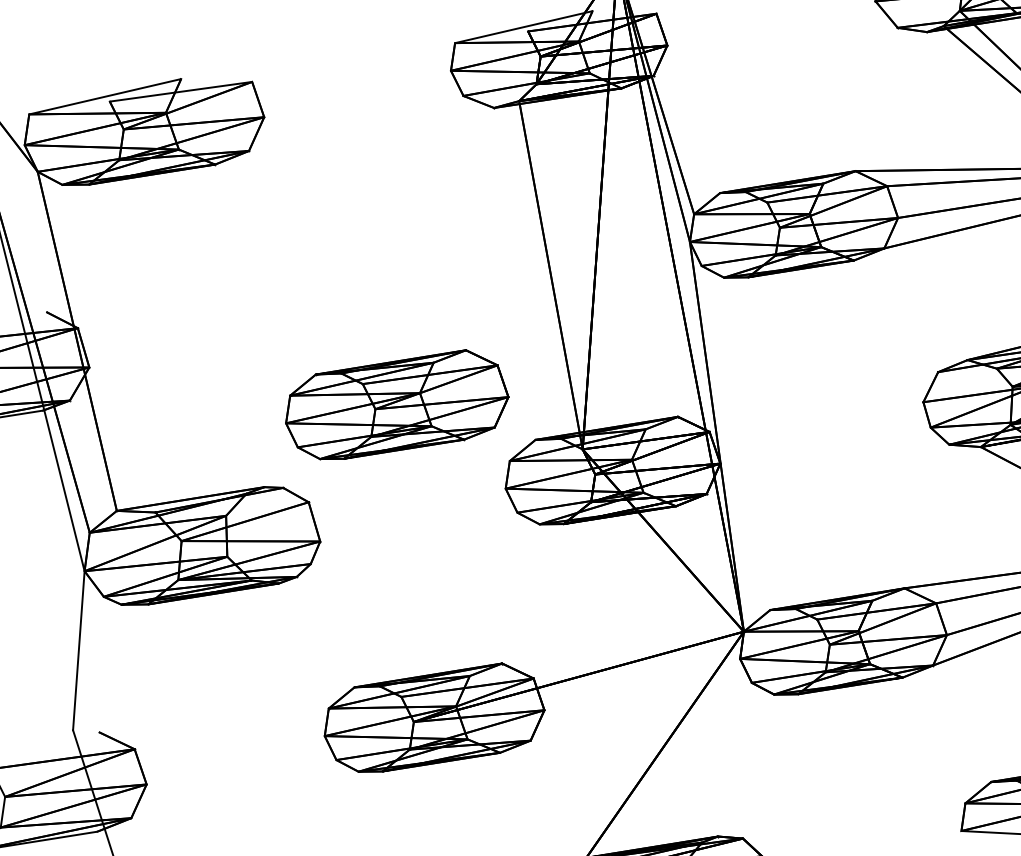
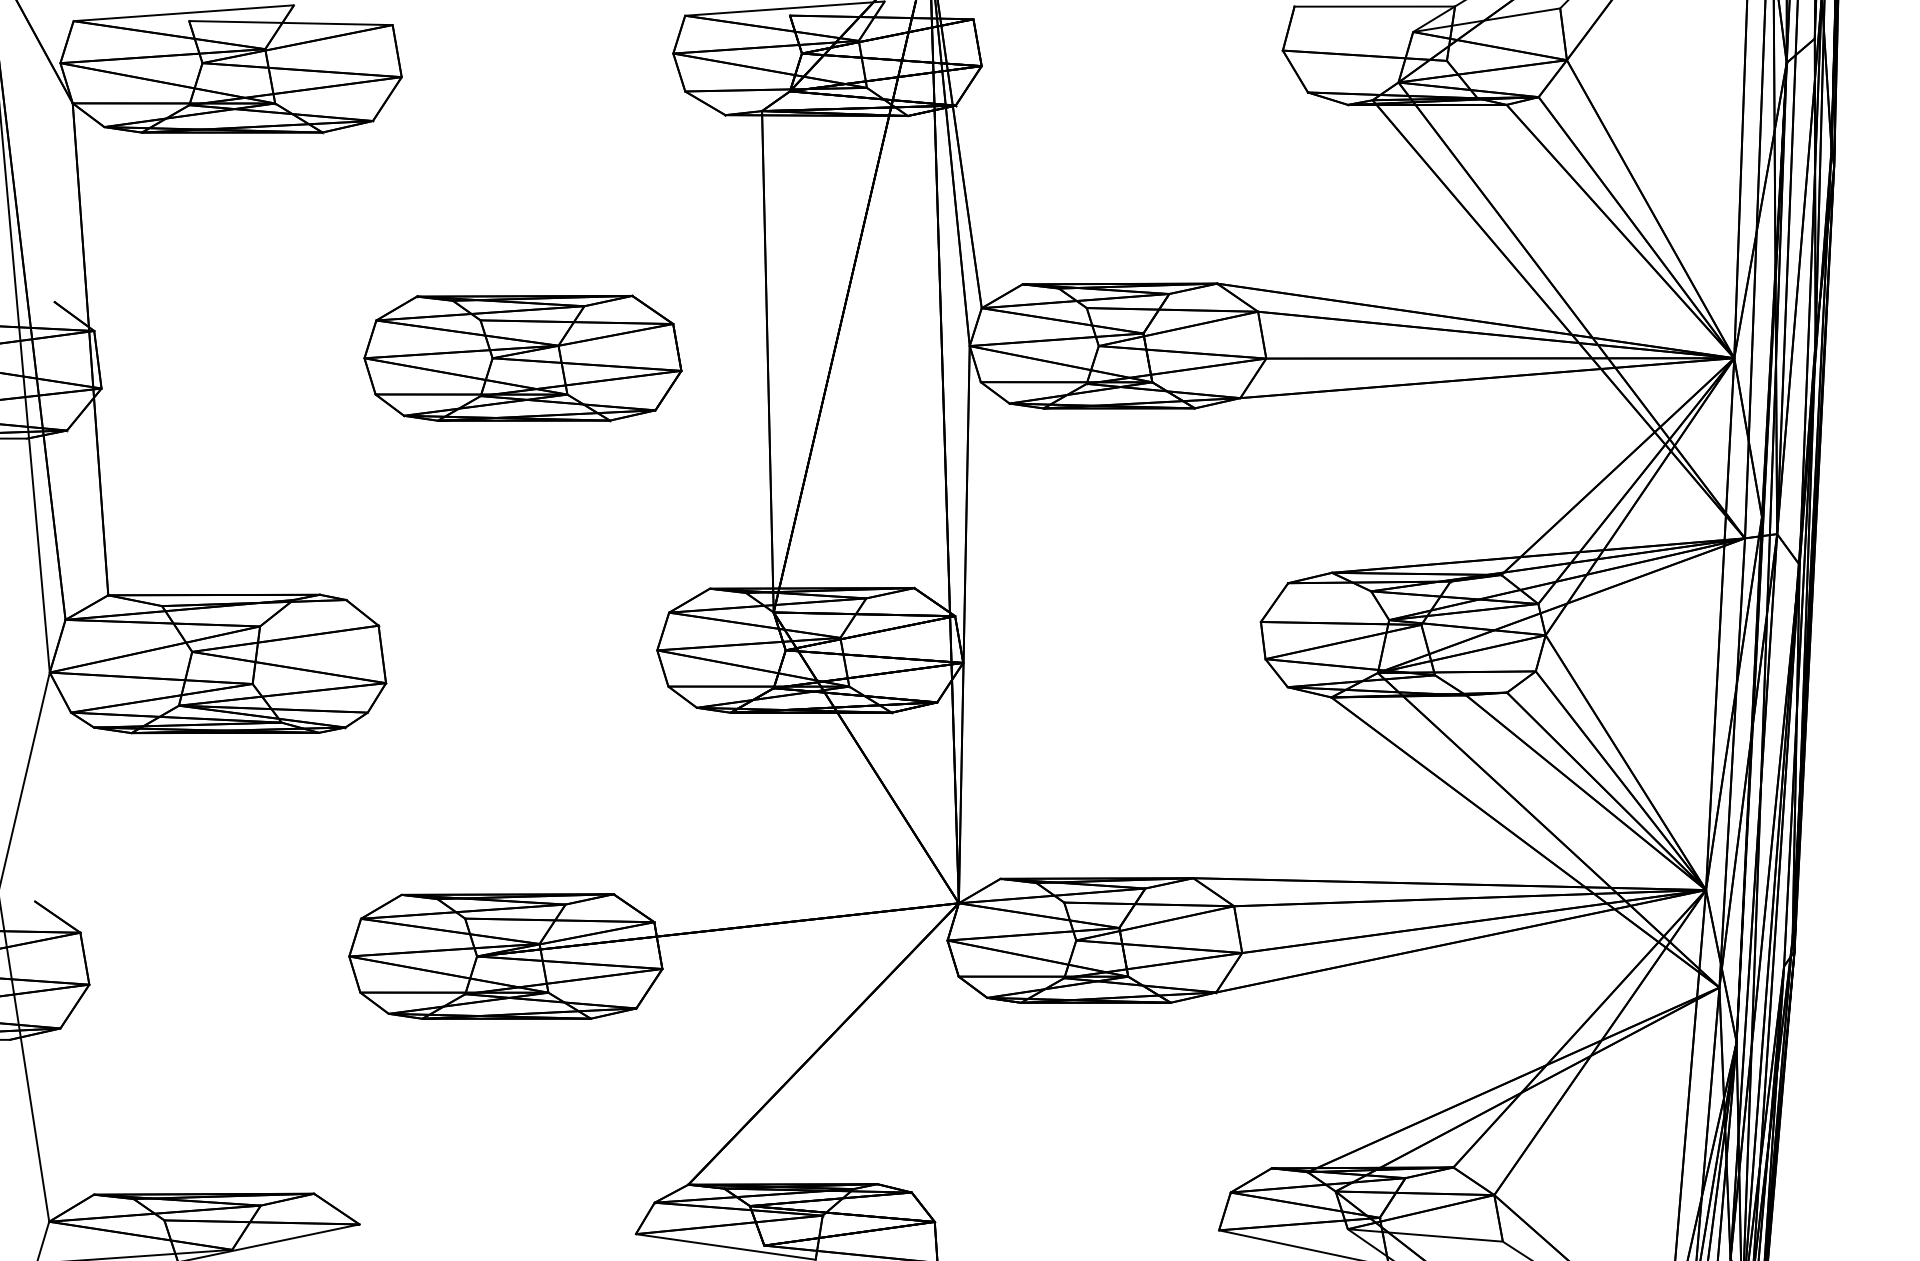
part: (396, 406) -> (522, 358), moved

